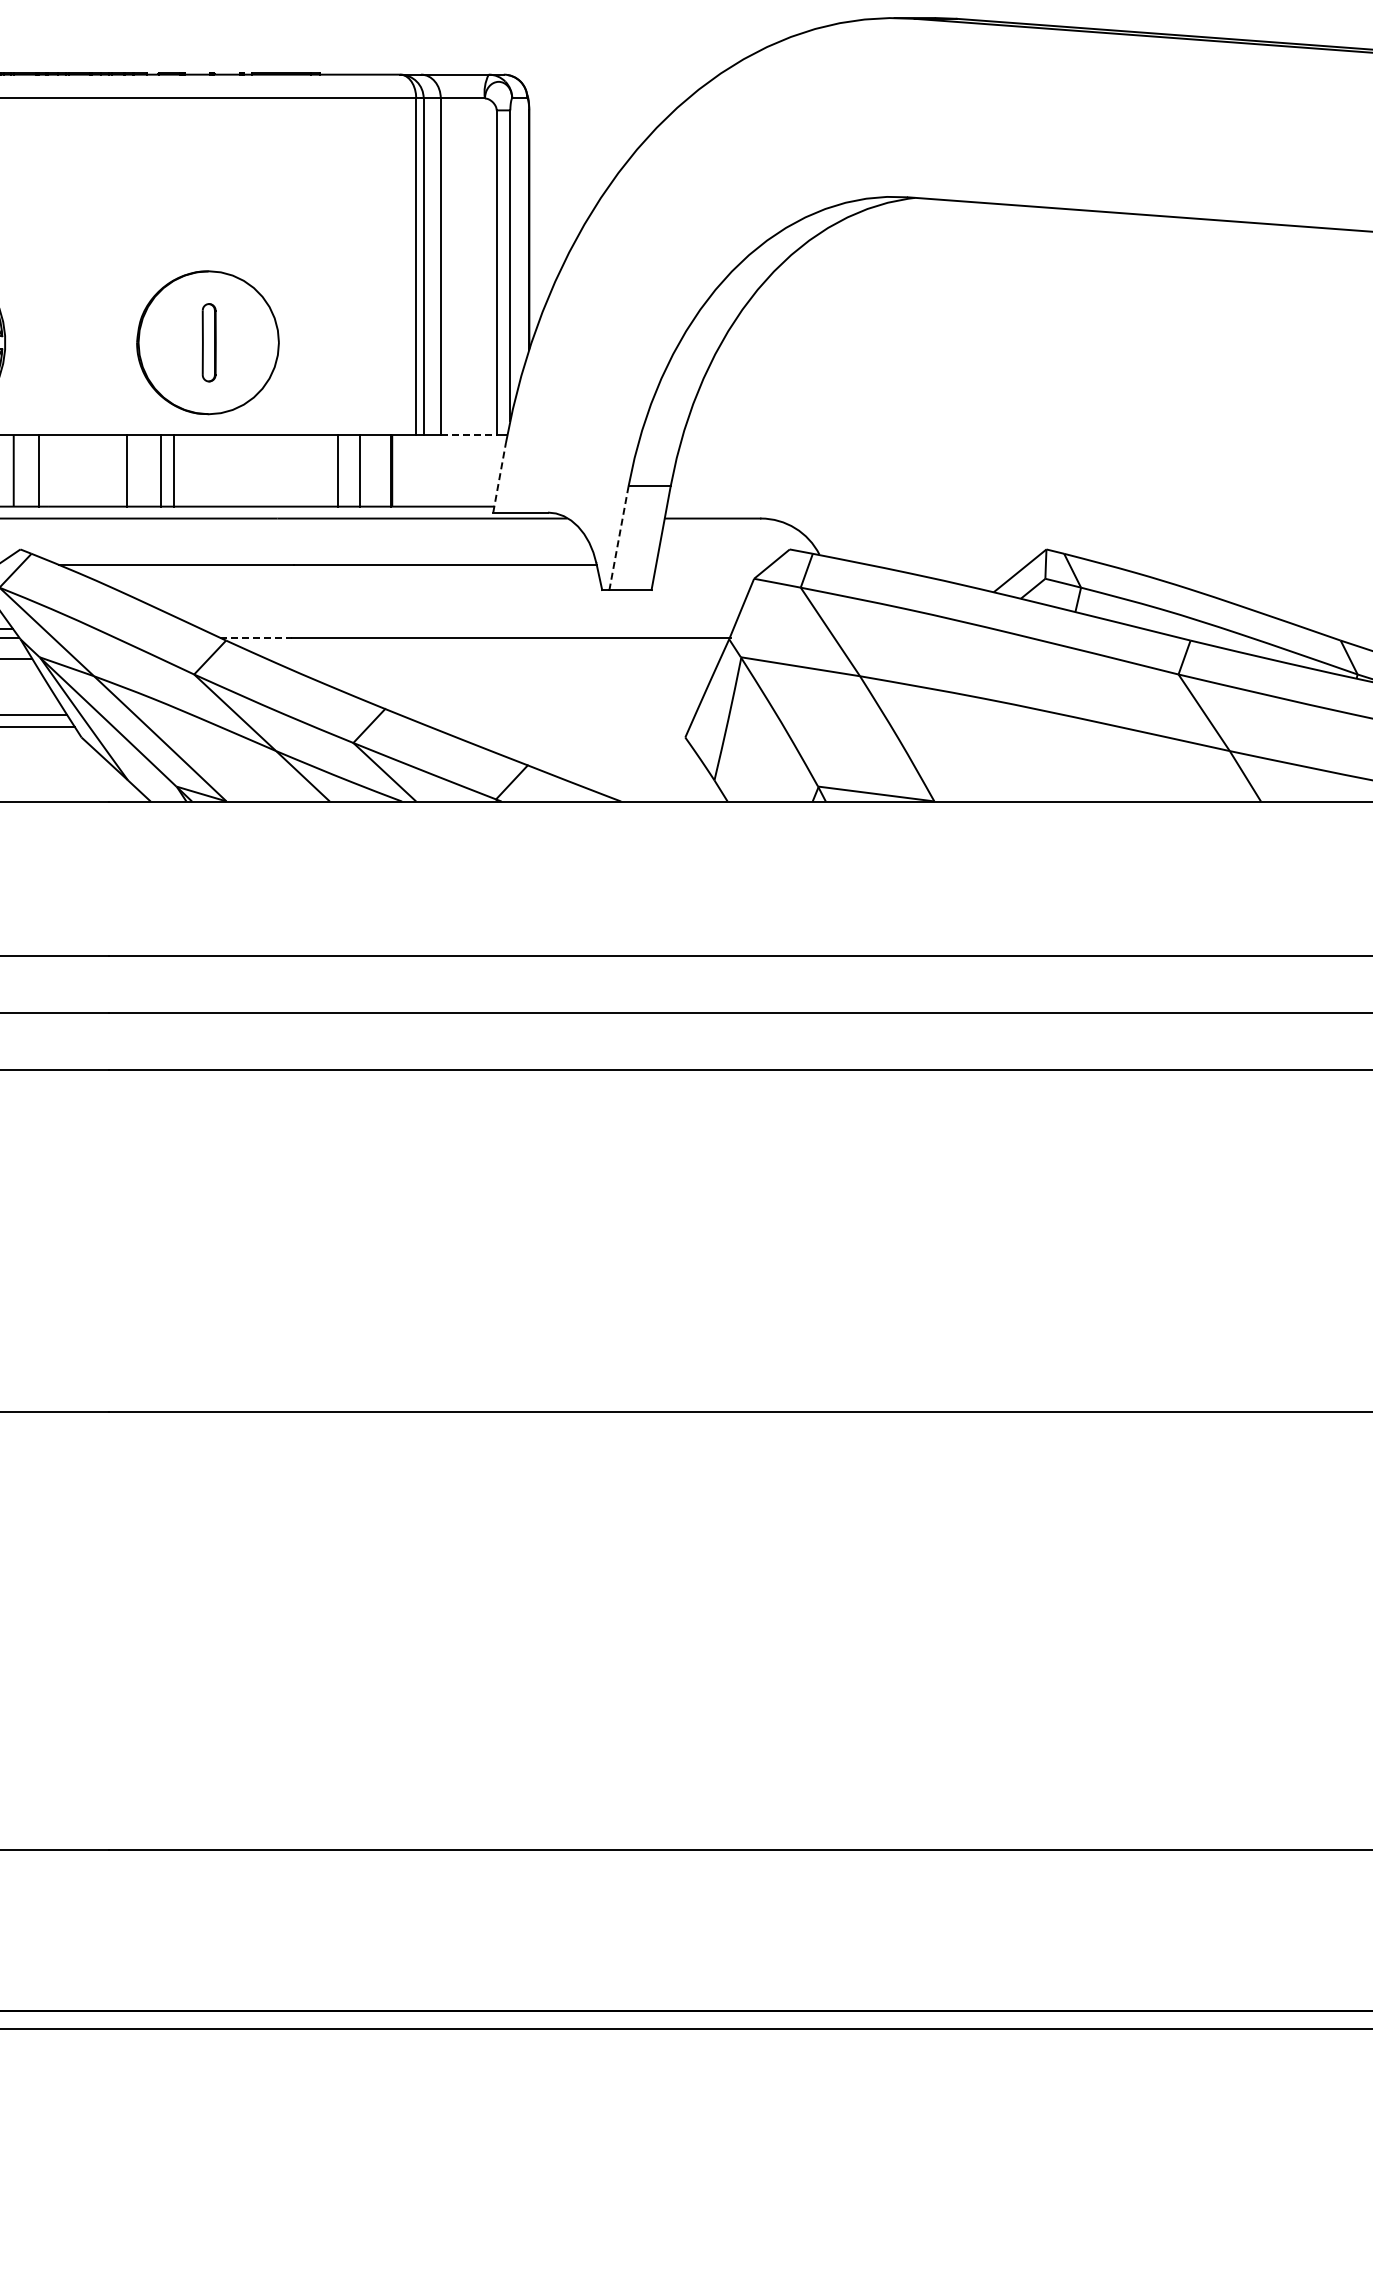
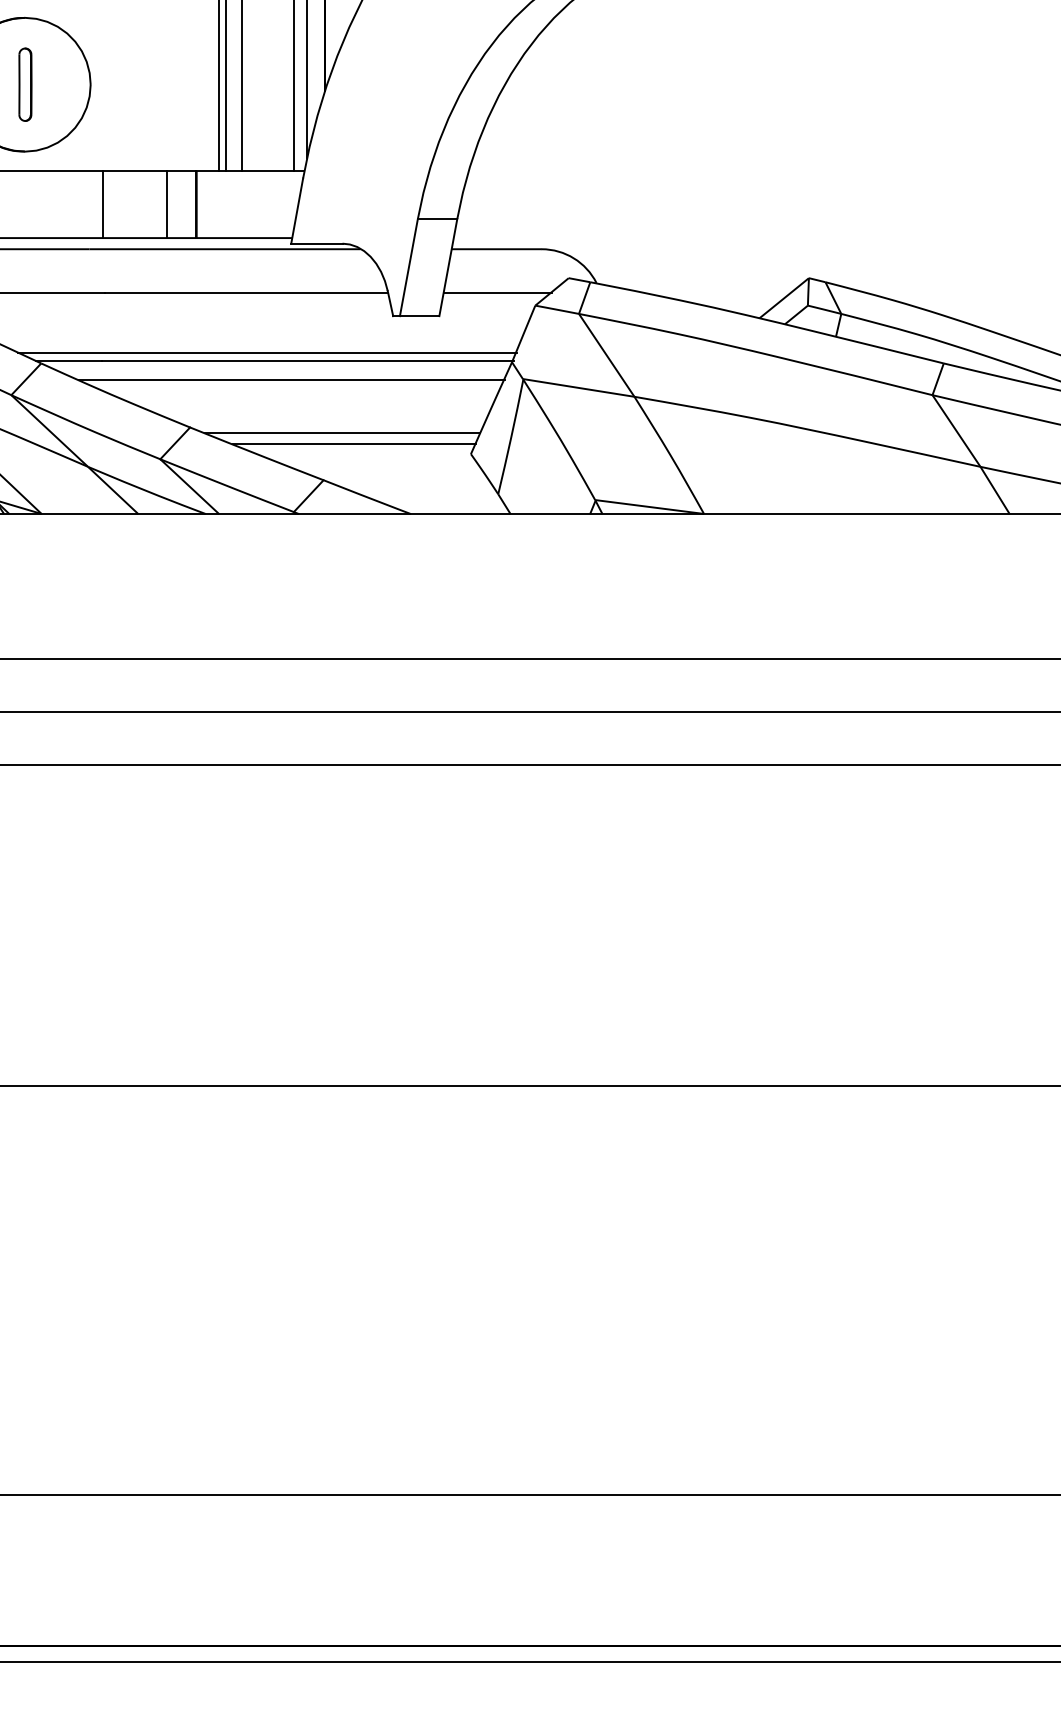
line: (468, 435) -> (268, 171), dashed -> solid
line: (337, 470) -> (102, 204), moved
line: (499, 477) -> (297, 210), dashed -> solid
line: (619, 538) -> (409, 267), dashed -> solid
line: (713, 564) -> (497, 292), added
line: (467, 629) -> (267, 353), added
line: (255, 637) -> (68, 360), dashed -> solid
line: (493, 658) -> (291, 380), added
line: (547, 715) -> (341, 433), added
line: (560, 727) -> (354, 444), added

